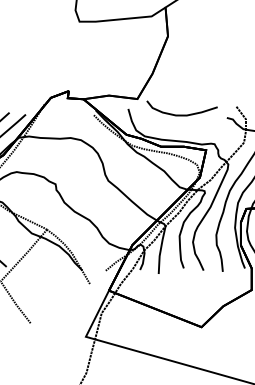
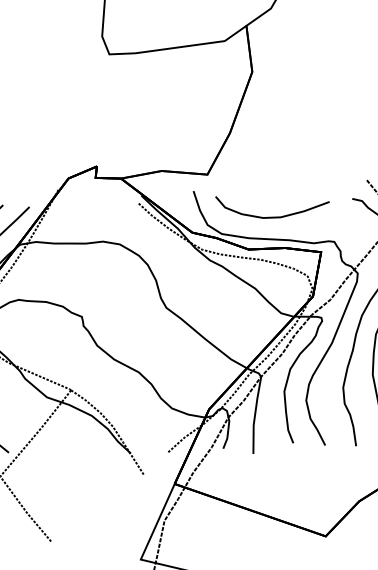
curve: (181, 114) -> (271, 216), moved

